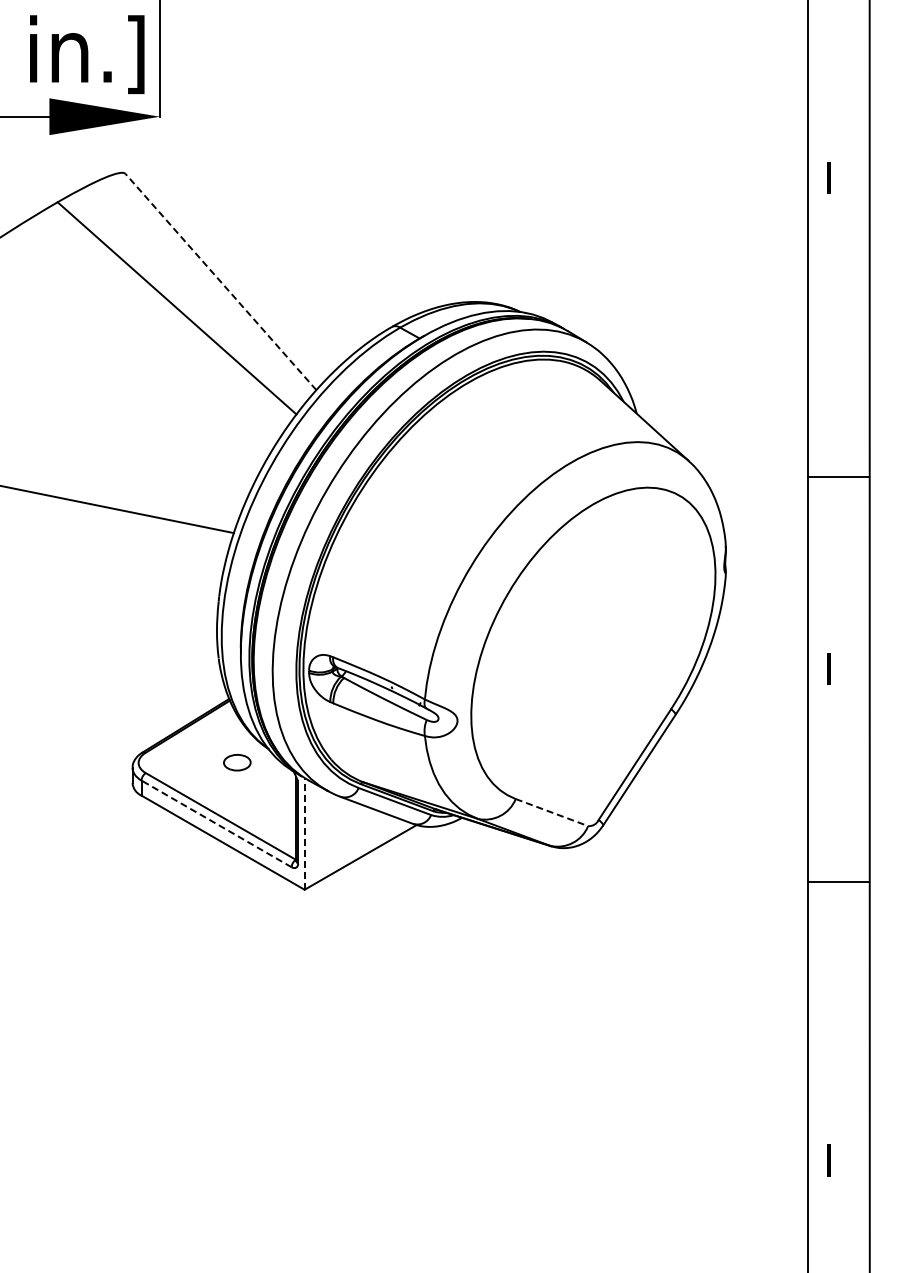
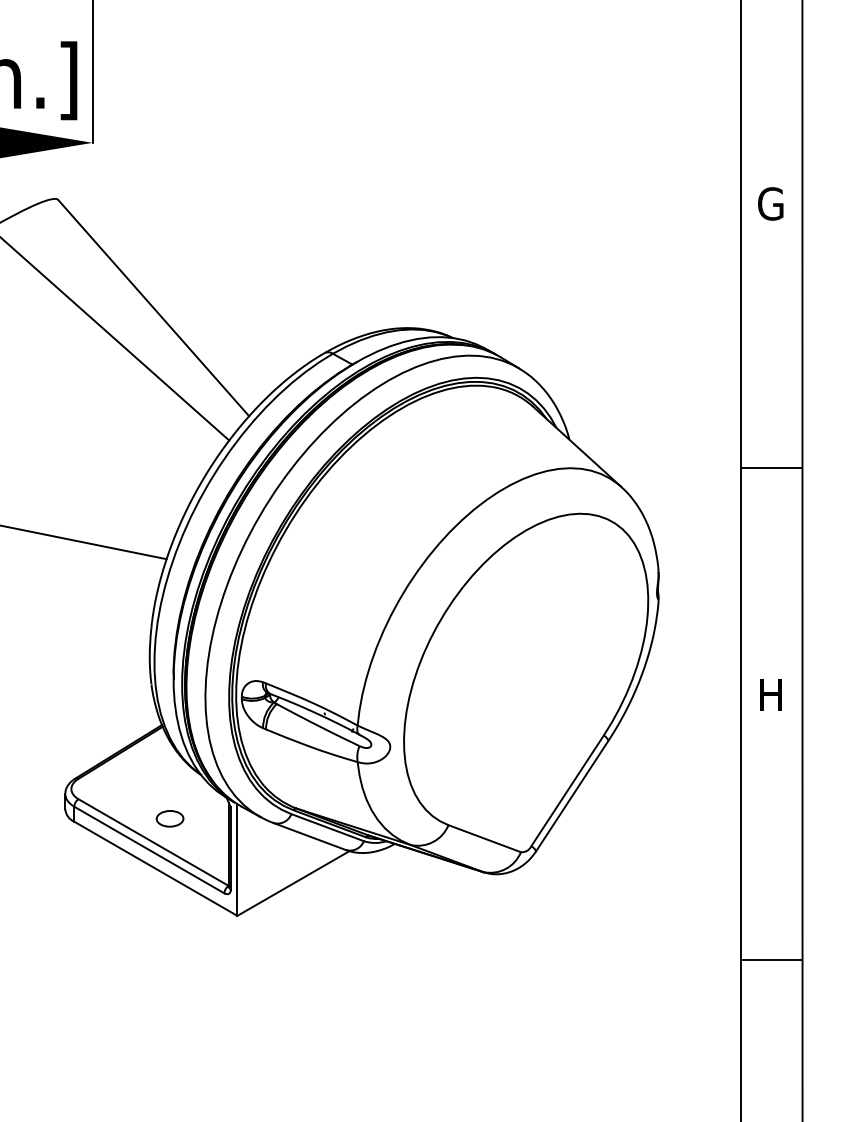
text: (837, 177) -> (770, 203), I -> G
line: (220, 281) -> (153, 307), dashed -> solid
line: (838, 477) -> (771, 468), moved
text: (839, 668) -> (772, 694), I -> H
part: (237, 762) -> (170, 818), moved
line: (551, 812) -> (484, 838), dashed -> solid
line: (216, 823) -> (149, 849), dashed -> solid
line: (304, 833) -> (237, 859), dashed -> solid
line: (838, 881) -> (771, 959), moved

